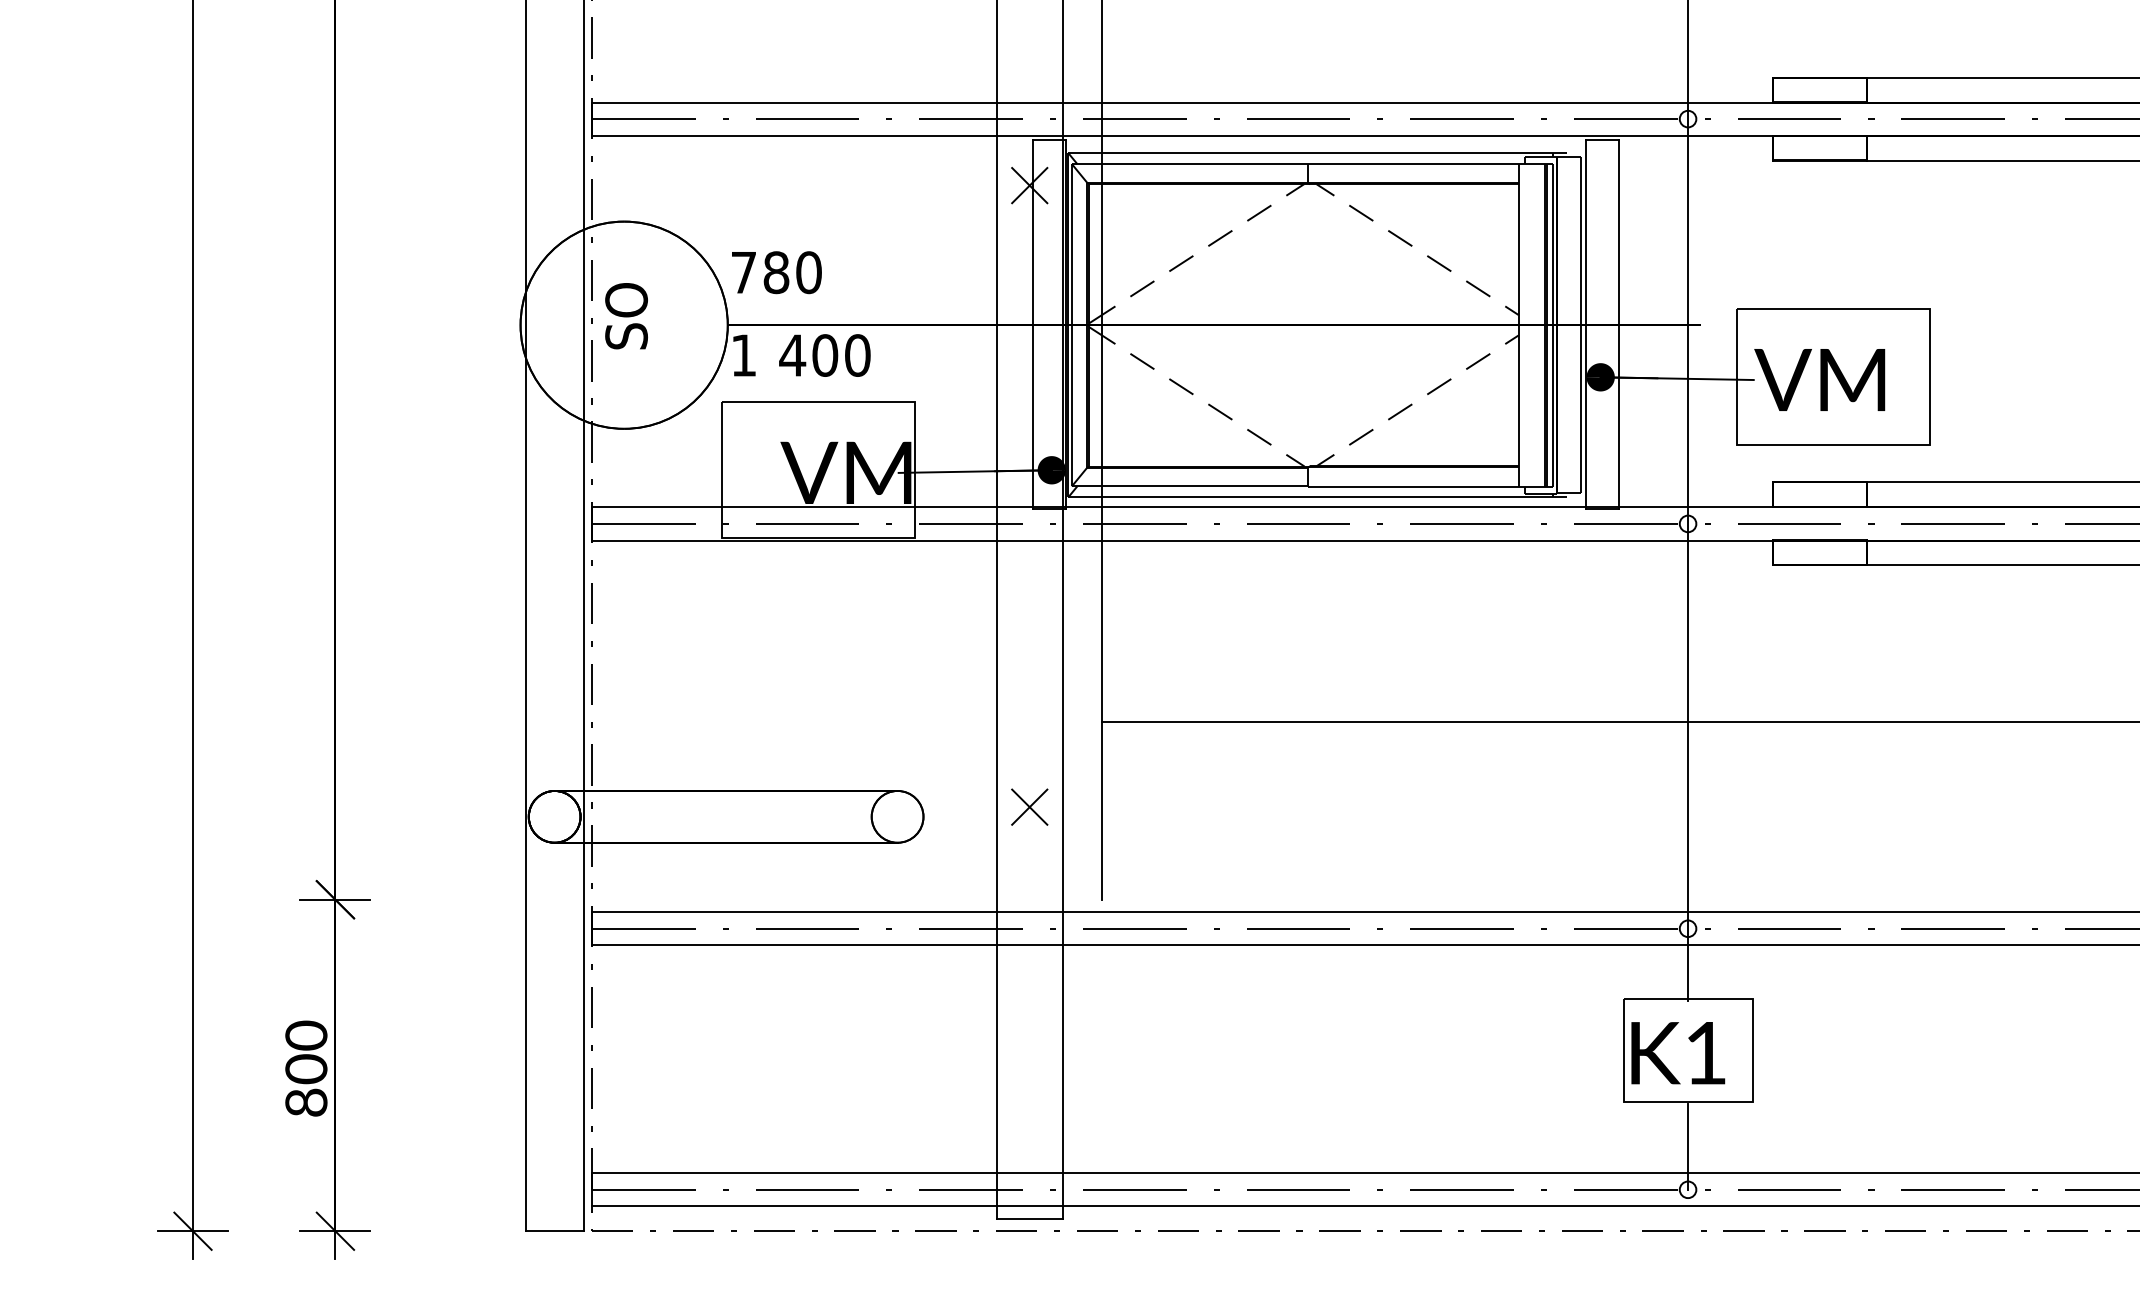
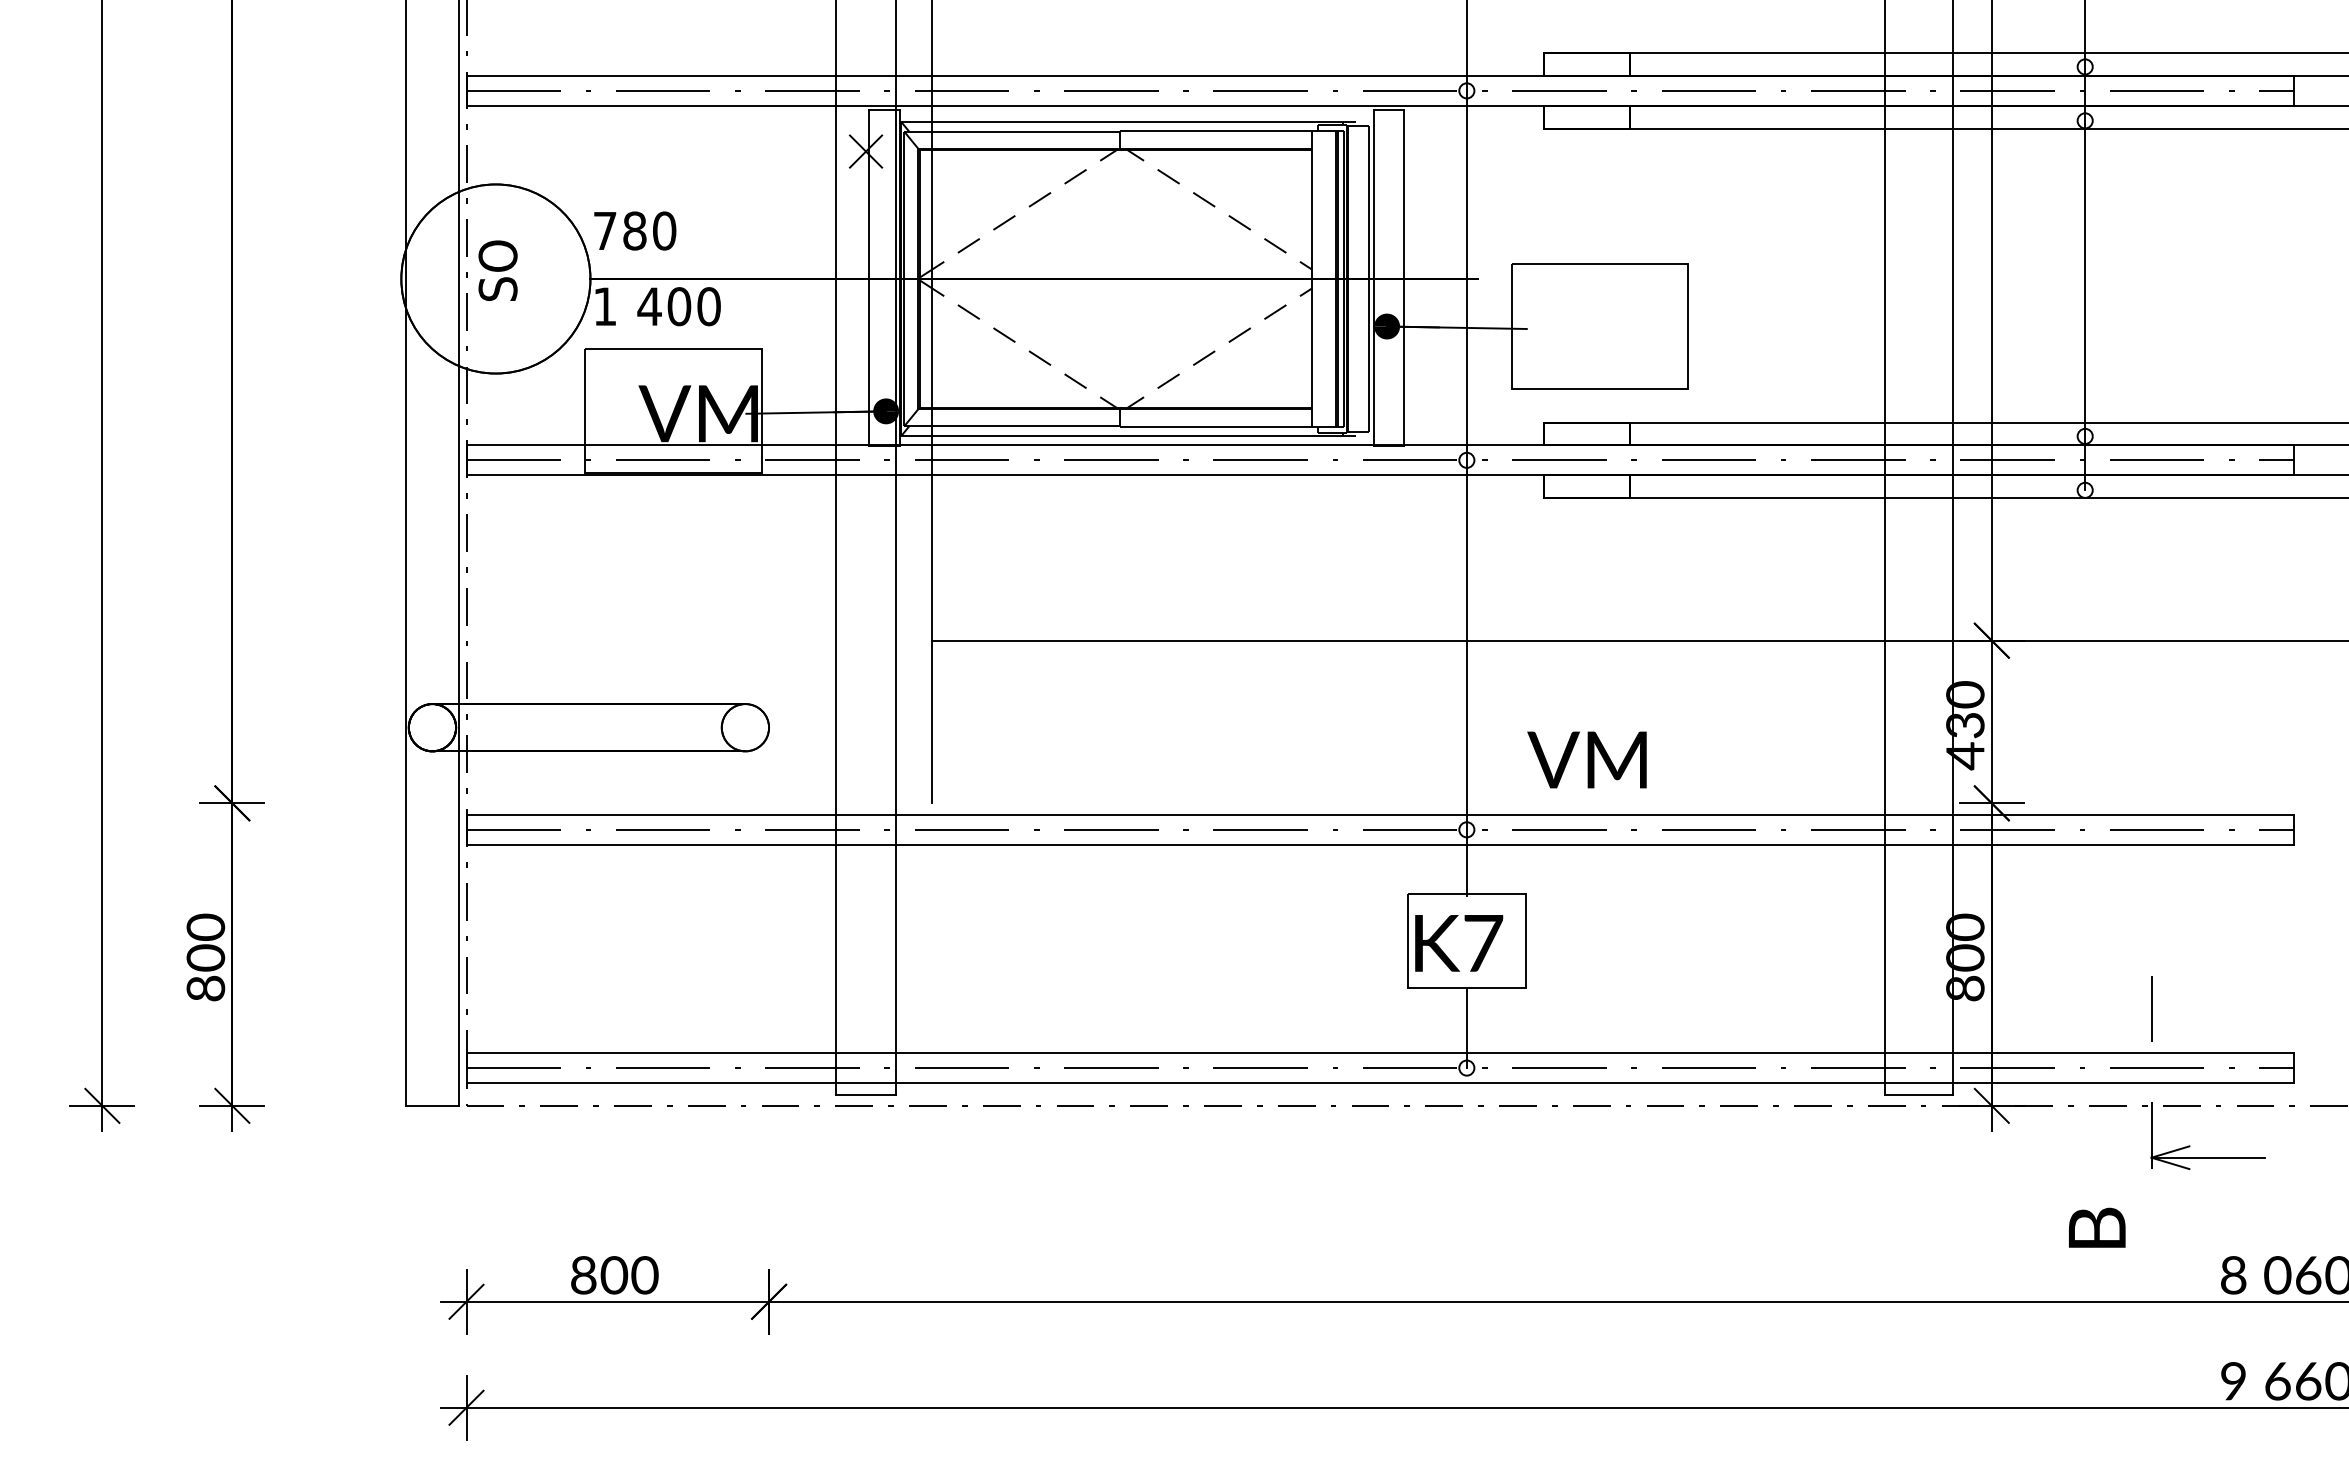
text: (1819, 379) -> (1586, 759), moved
part: (1029, 806) -> (865, 718), removed
text: (1706, 1053) -> (1483, 943), K1 -> K7

